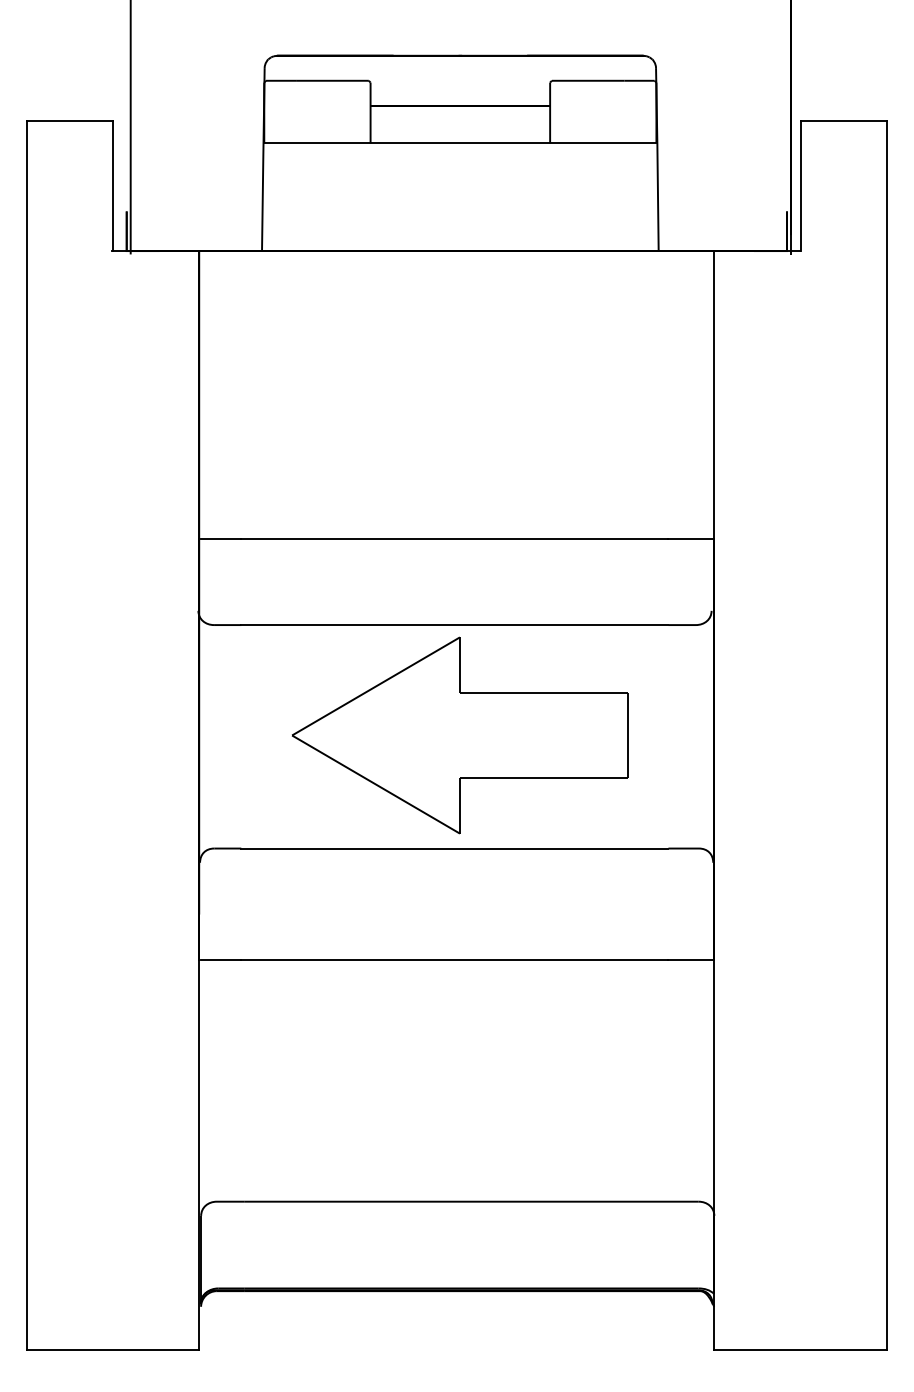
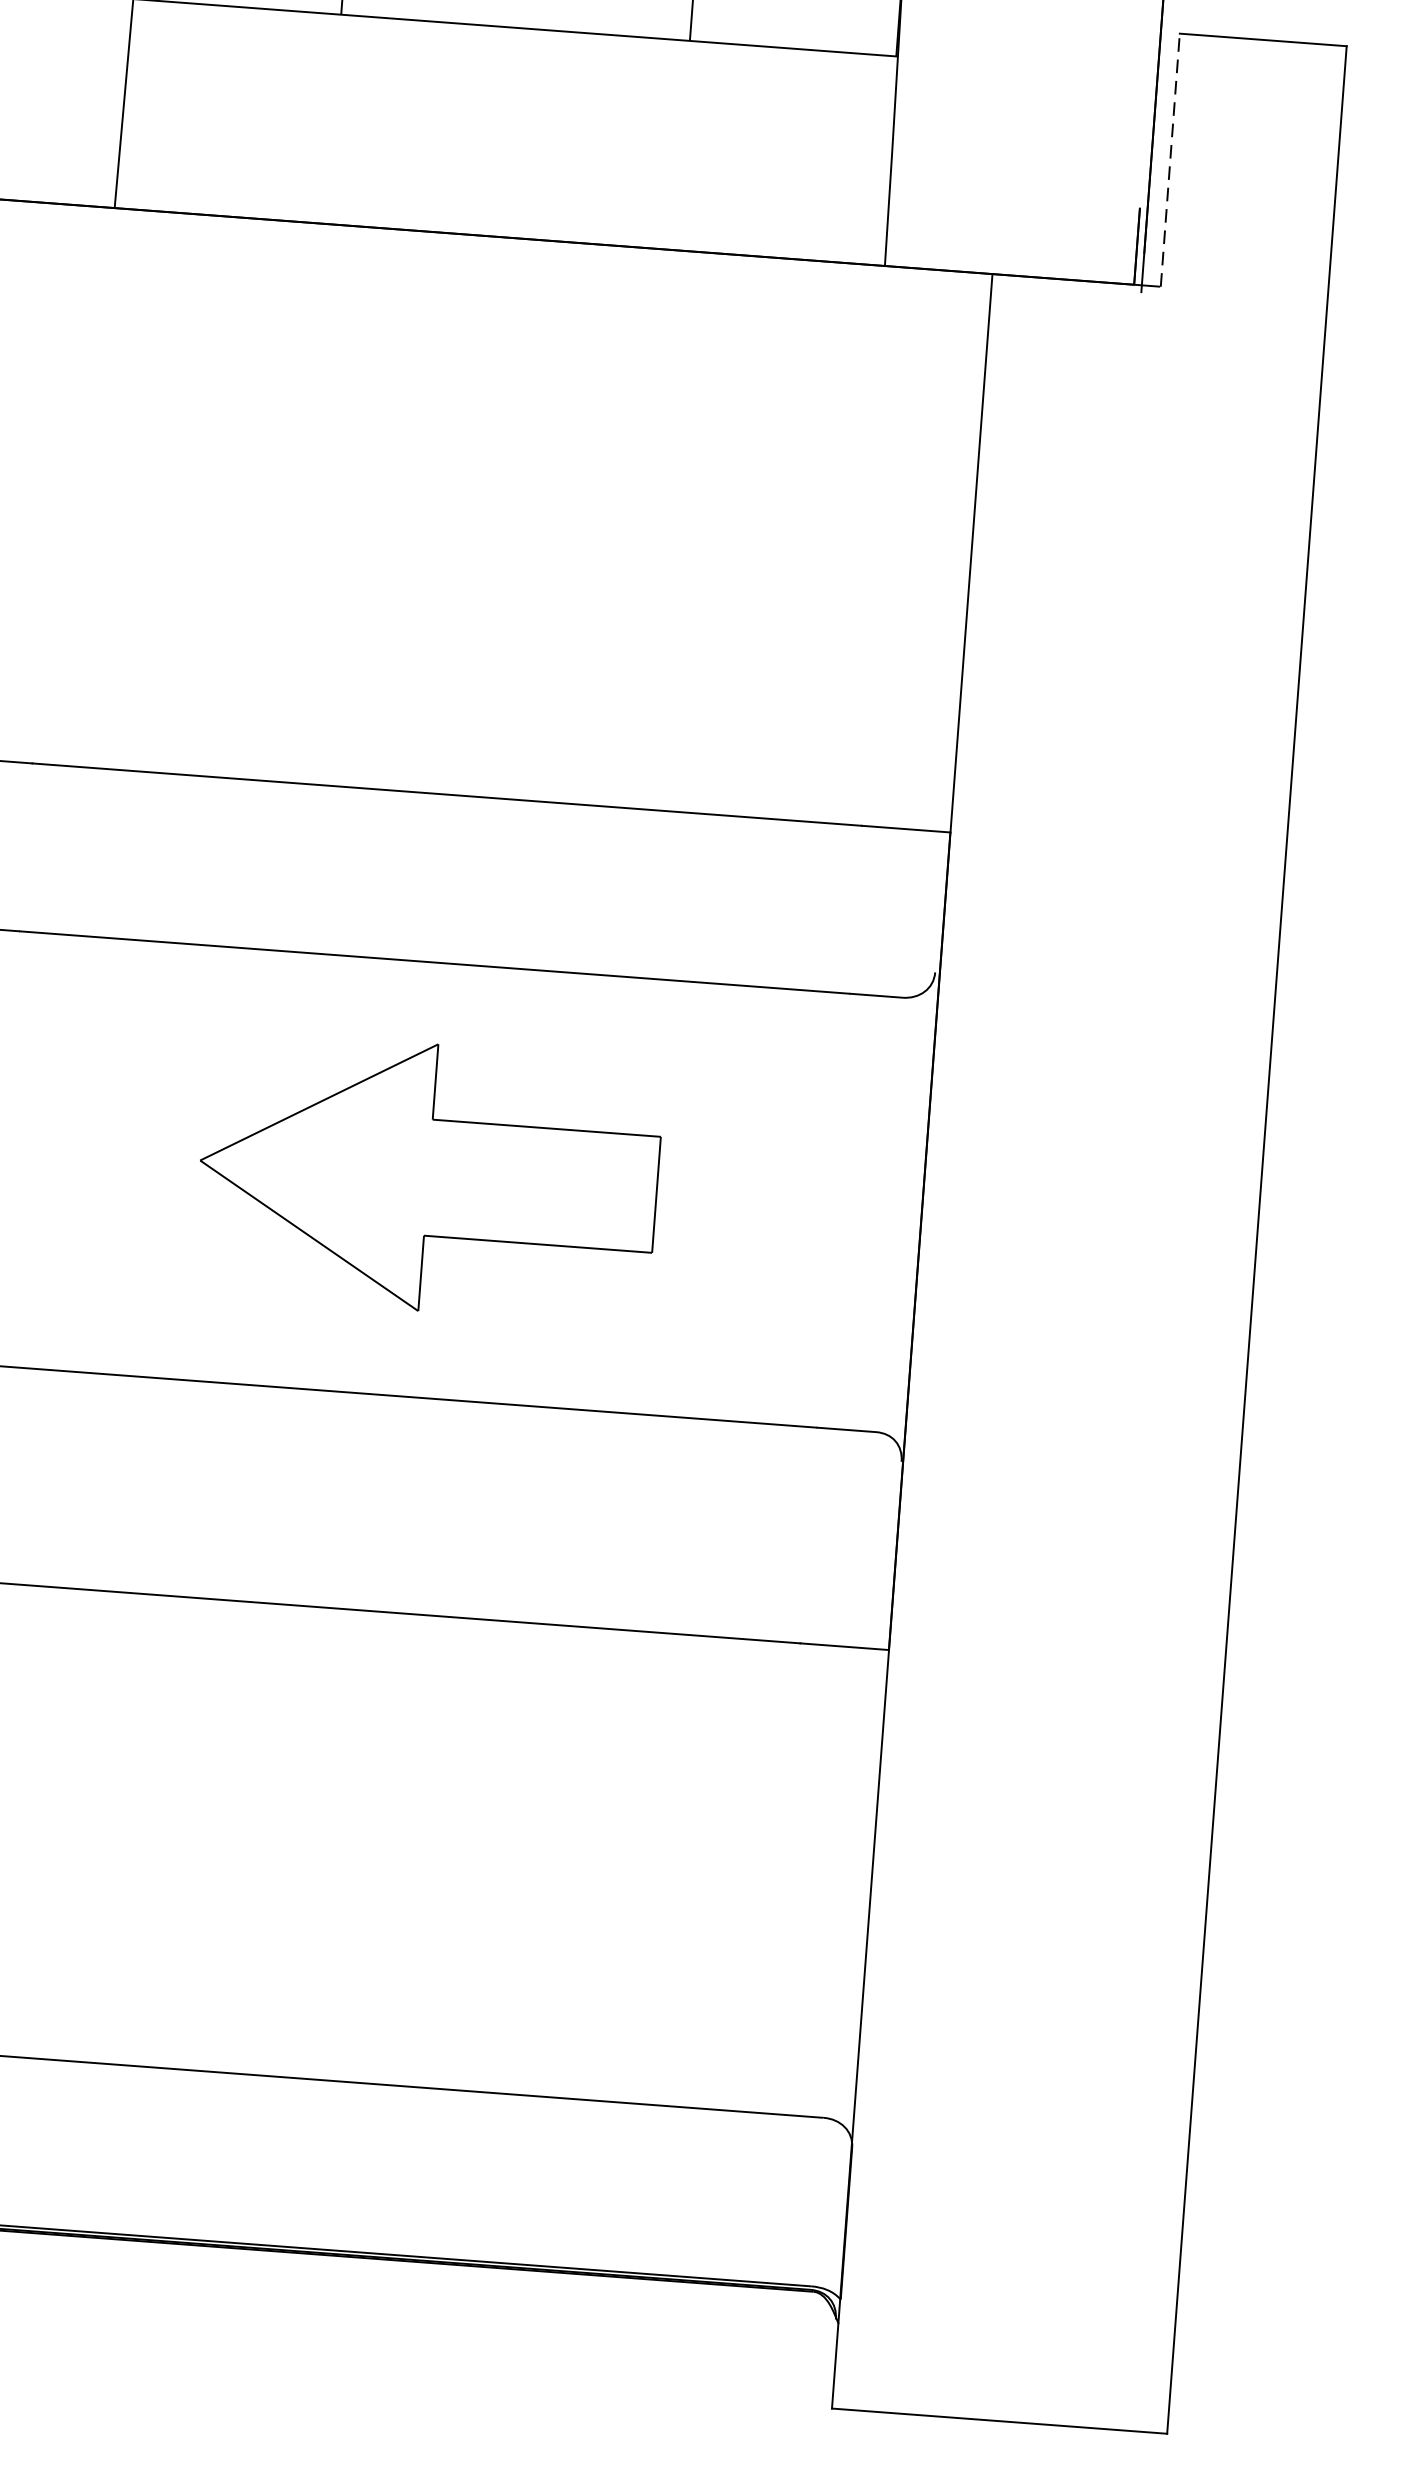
line: (800, 185) -> (1169, 159), solid -> dashed
part: (459, 735) -> (427, 1177), size x0.7

